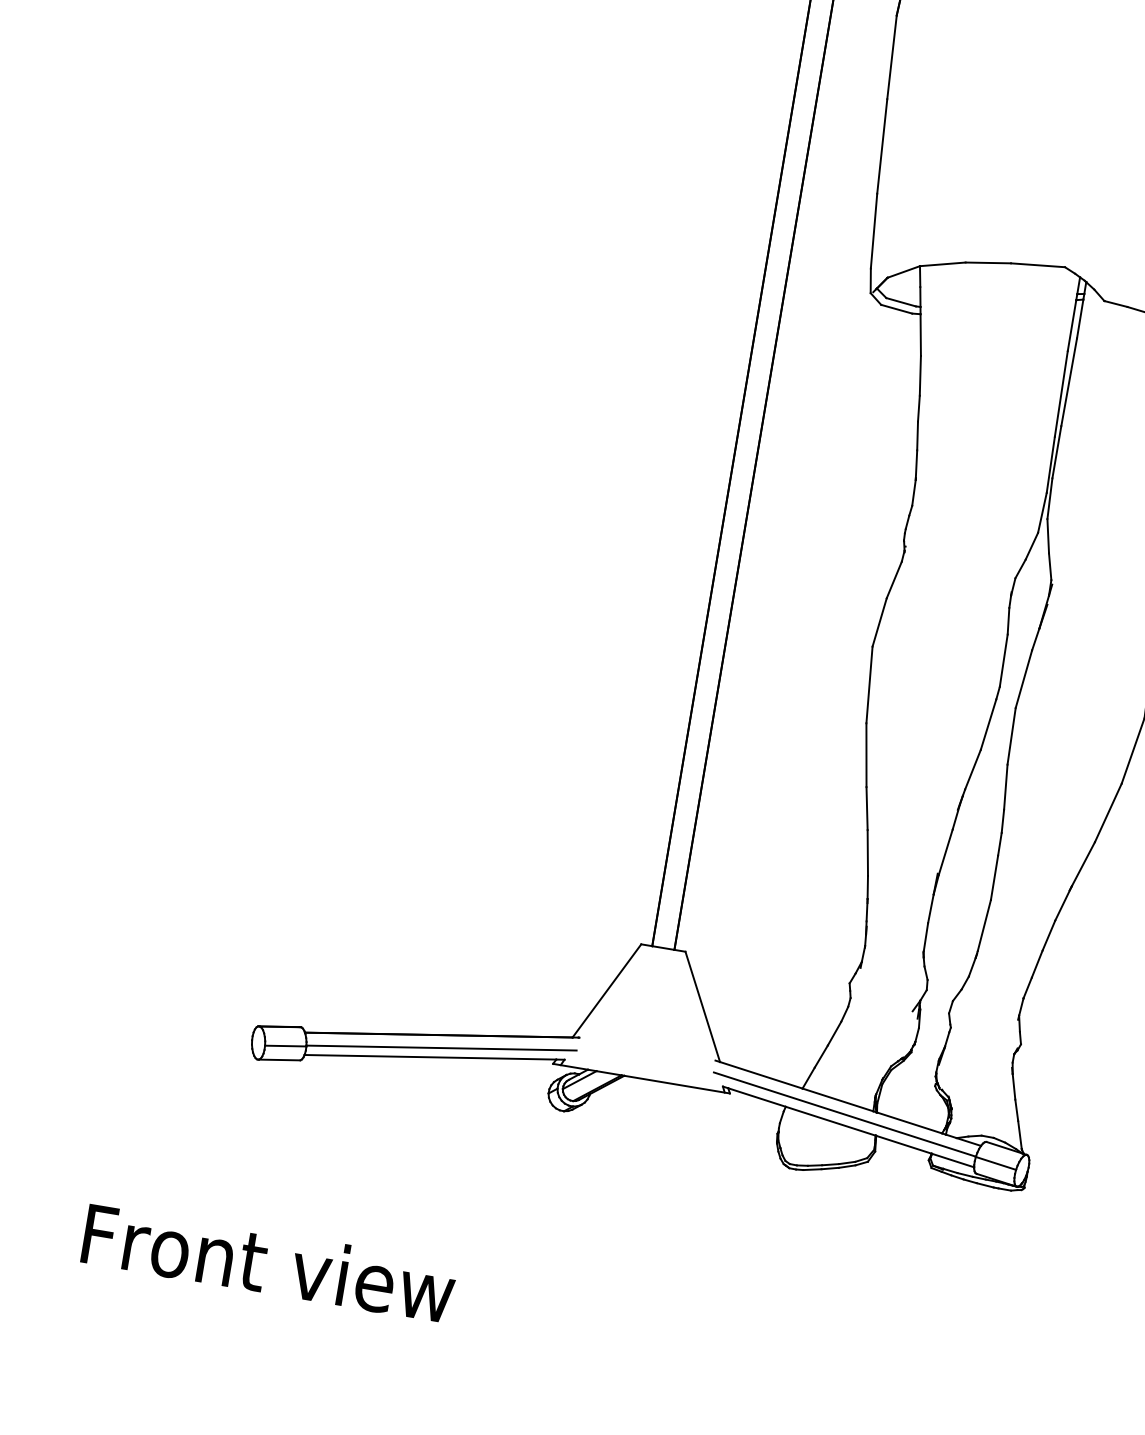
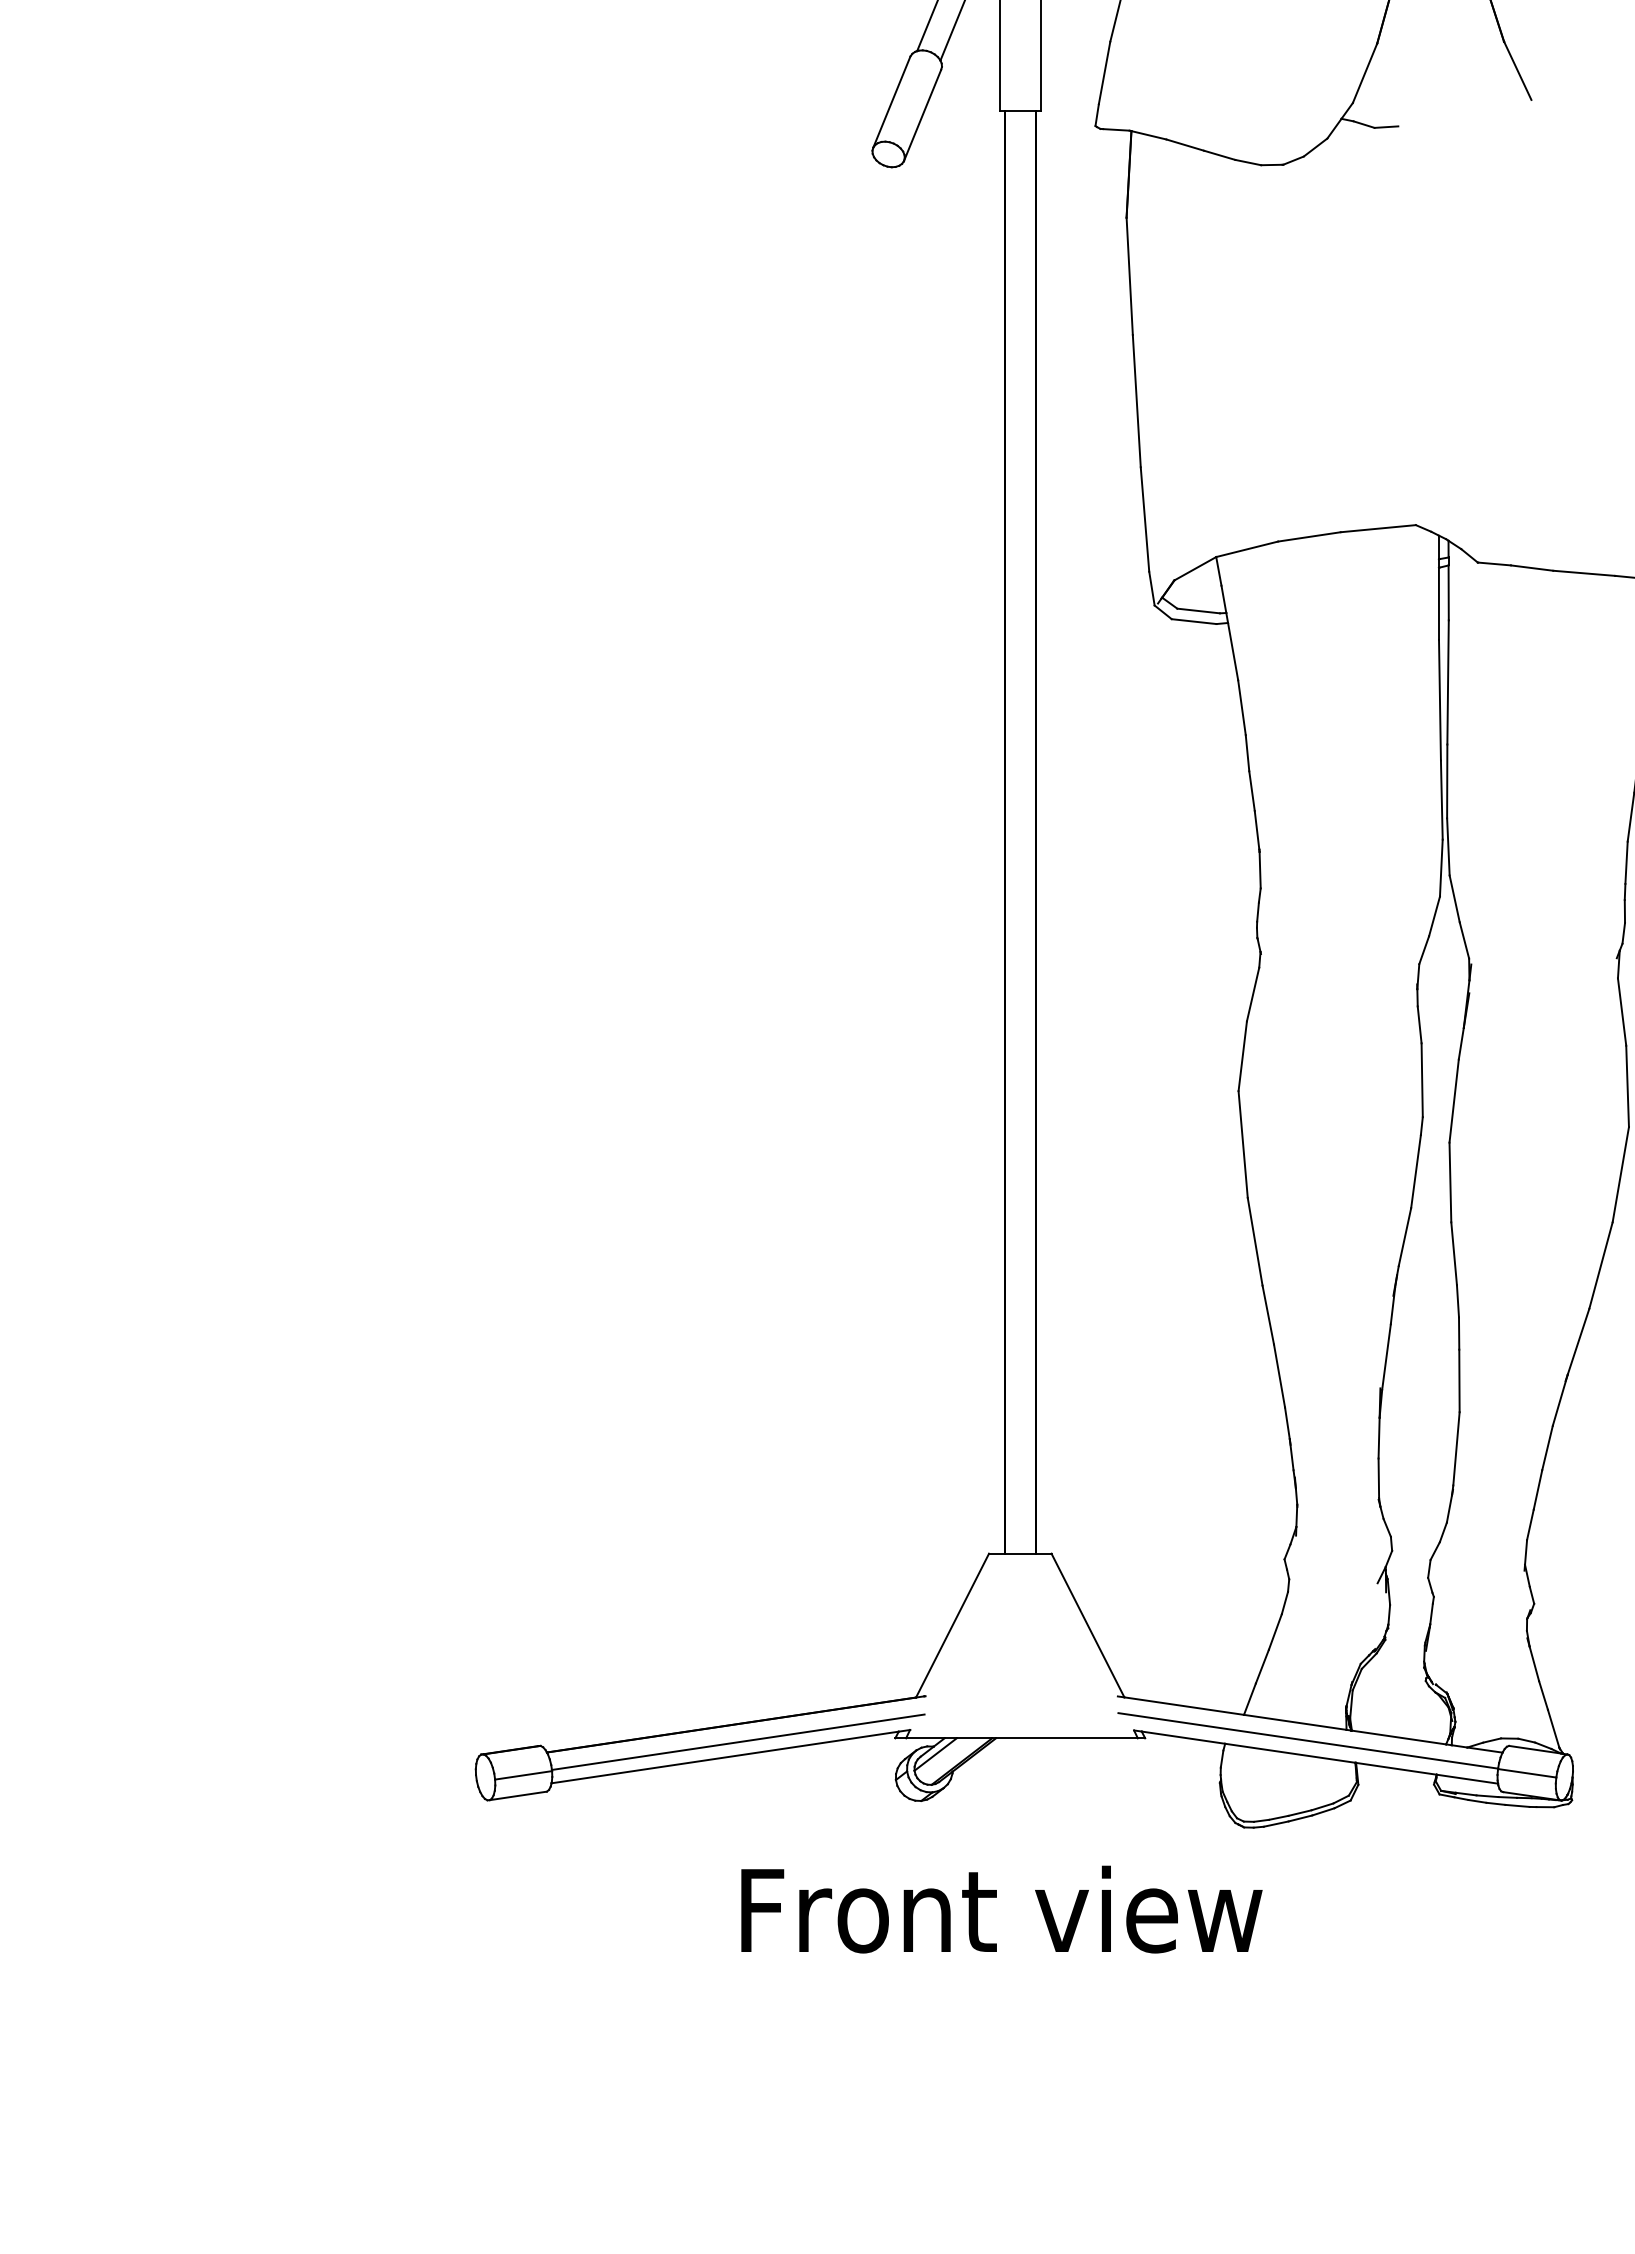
text: (269, 1263) -> (1001, 1909), moved

